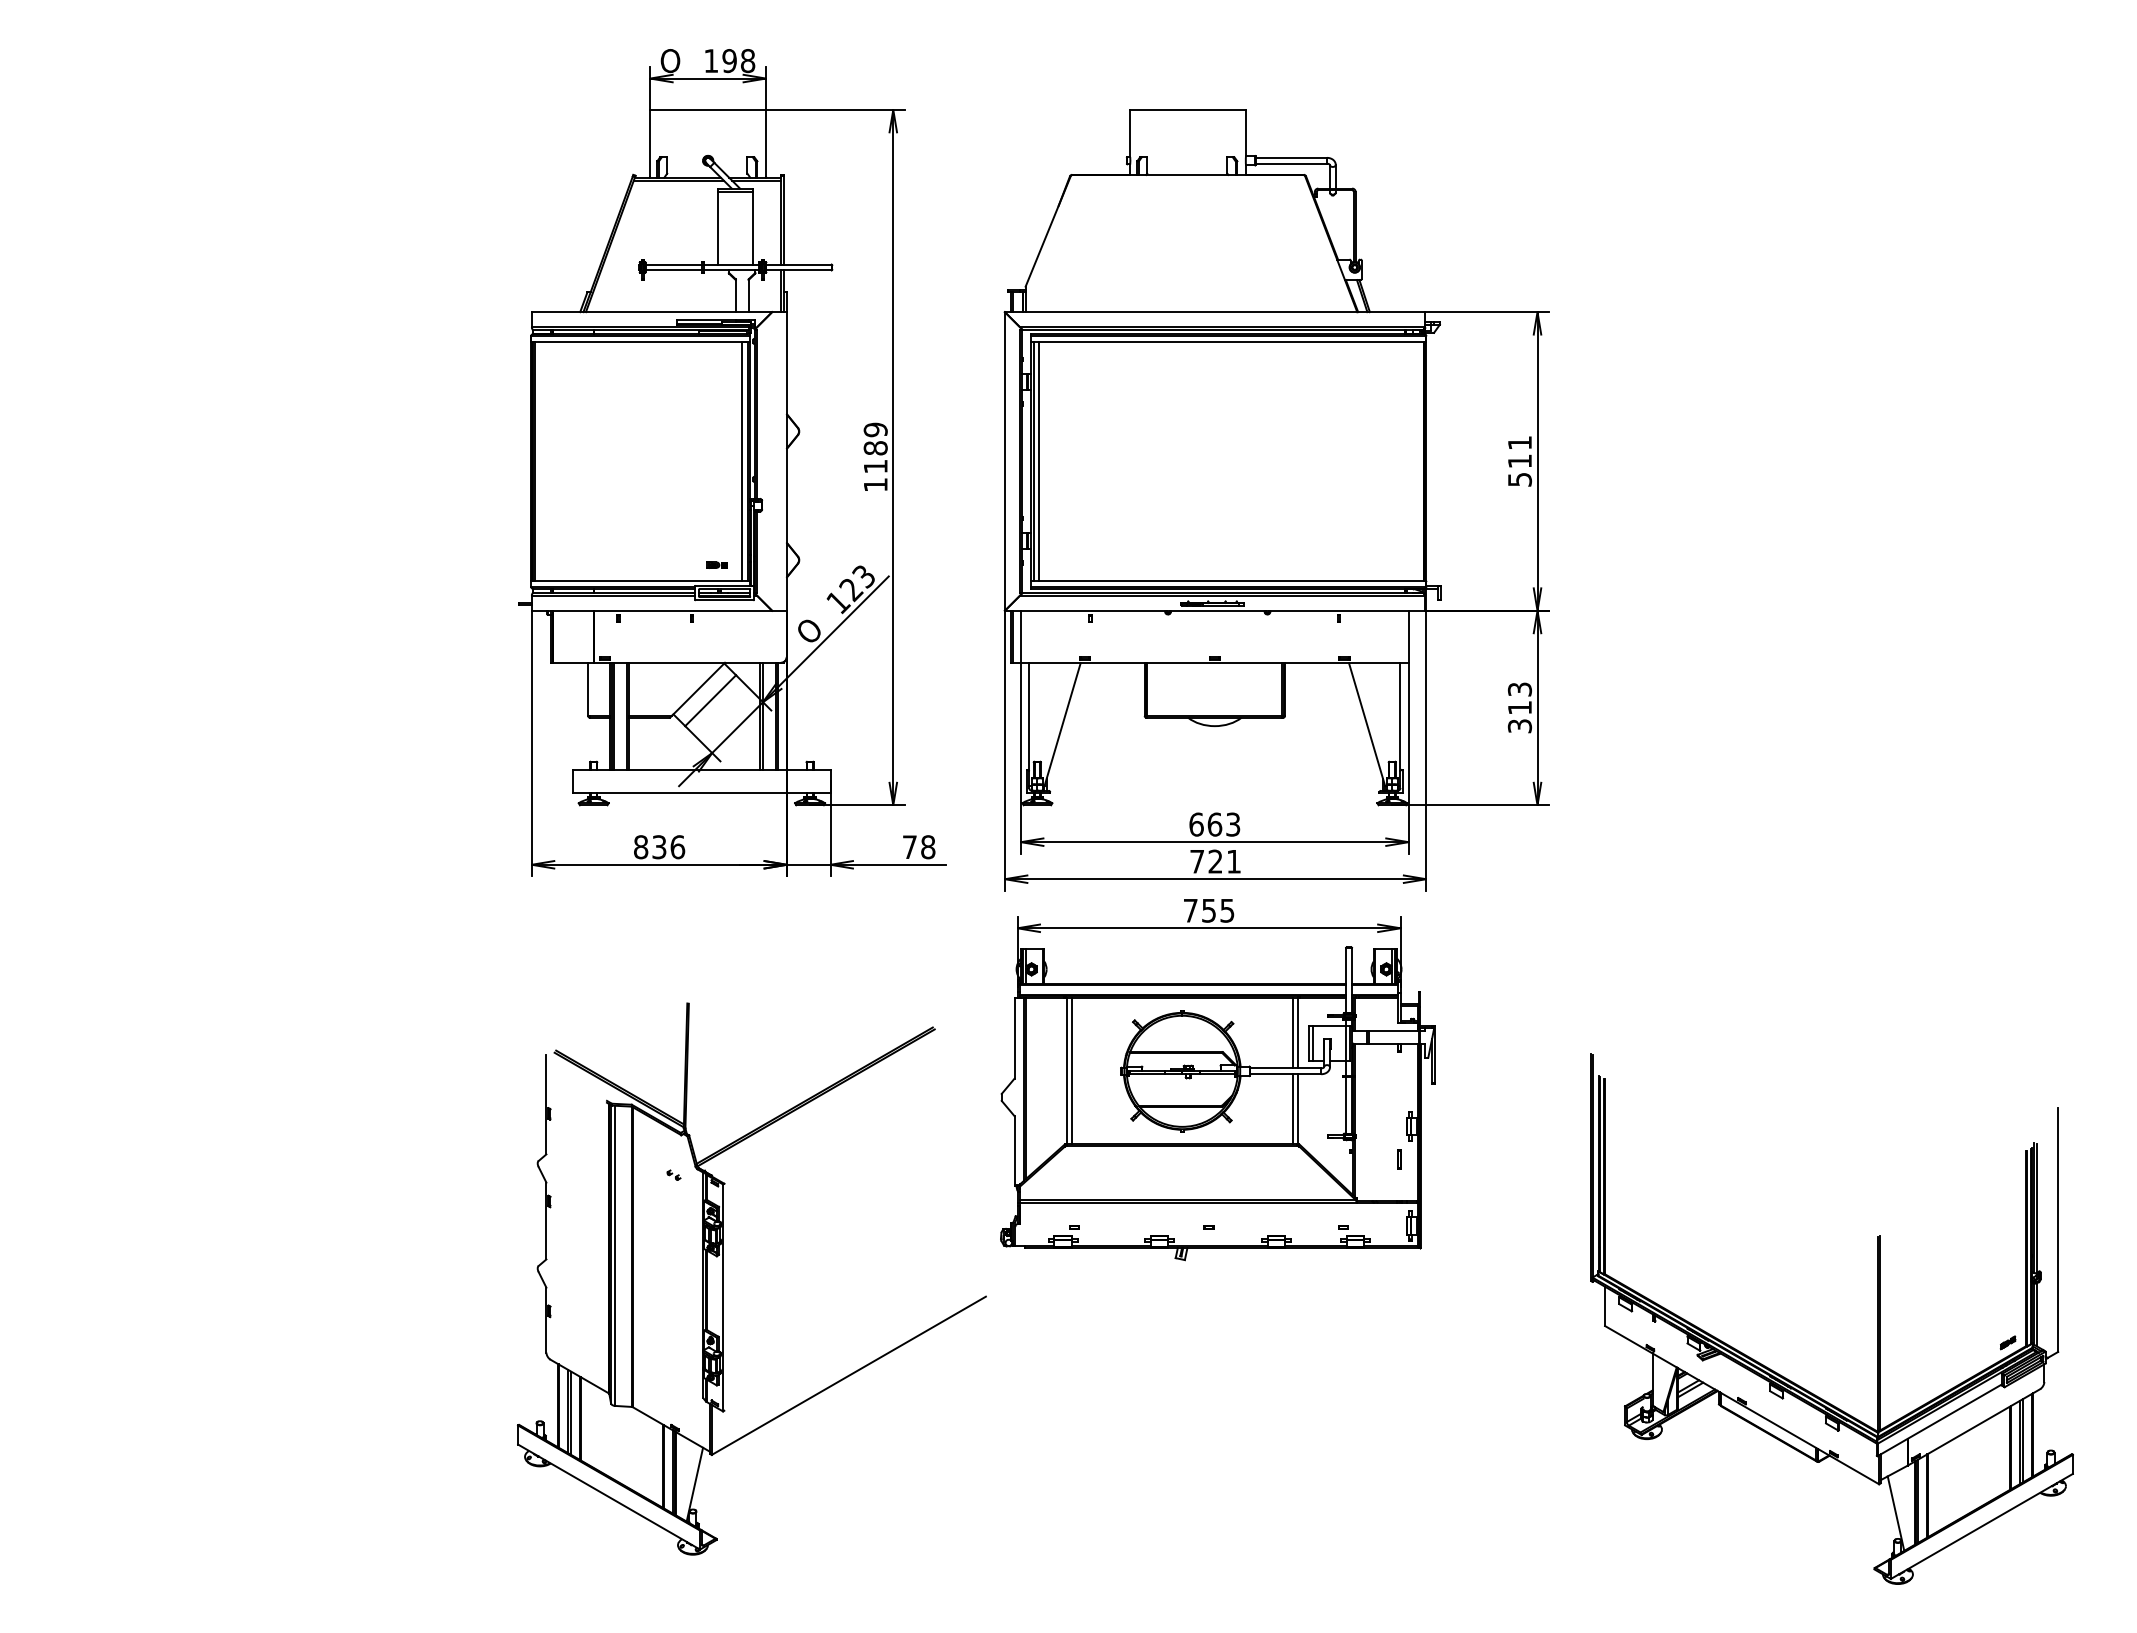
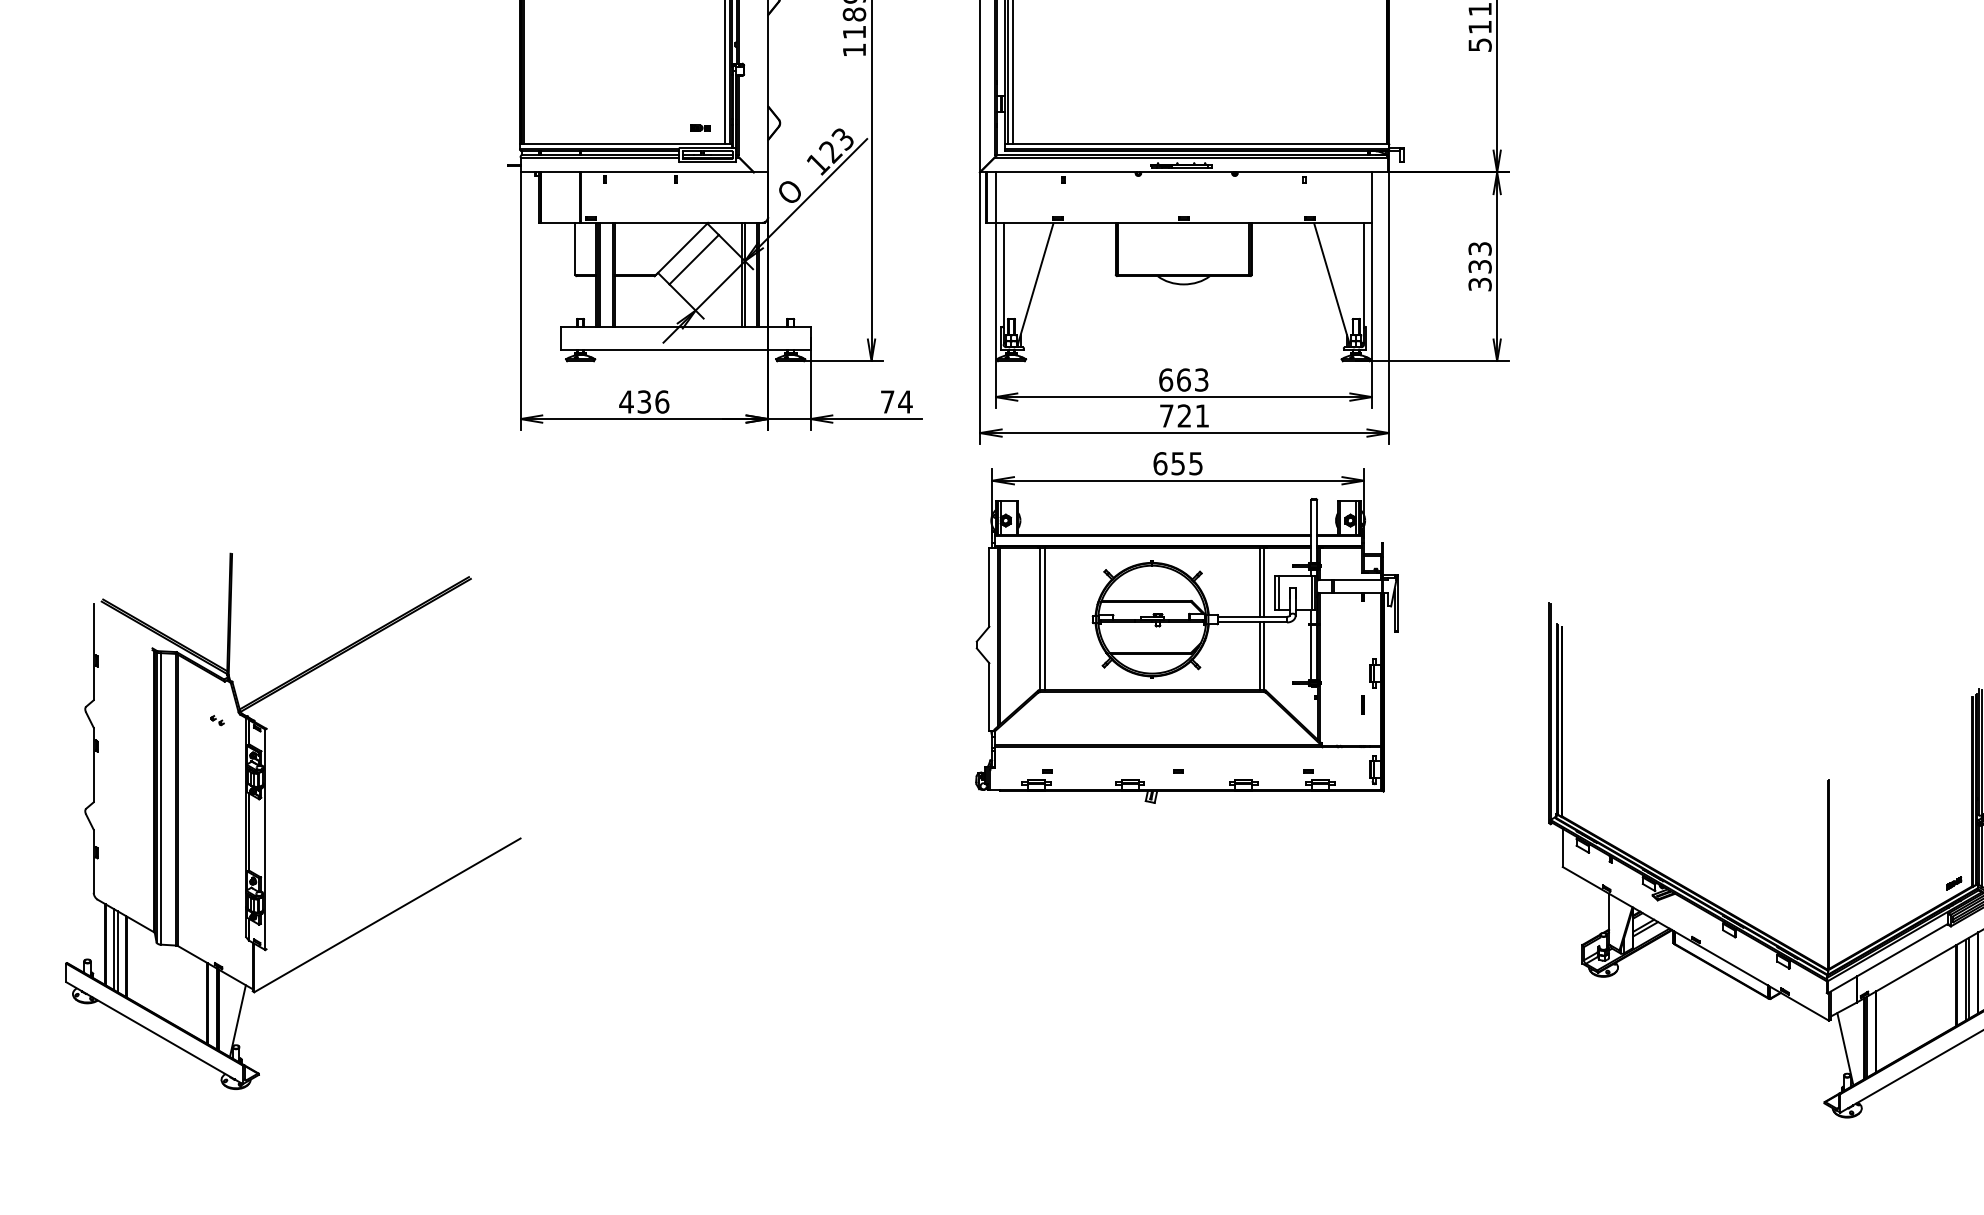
text: (1519, 707) -> (1479, 266), 313 -> 333
text: (640, 847) -> (626, 402), 836 -> 436
text: (927, 847) -> (904, 402), 78 -> 74
text: (1190, 910) -> (1160, 463), 755 -> 655
part: (723, 1278) -> (265, 820), moved

